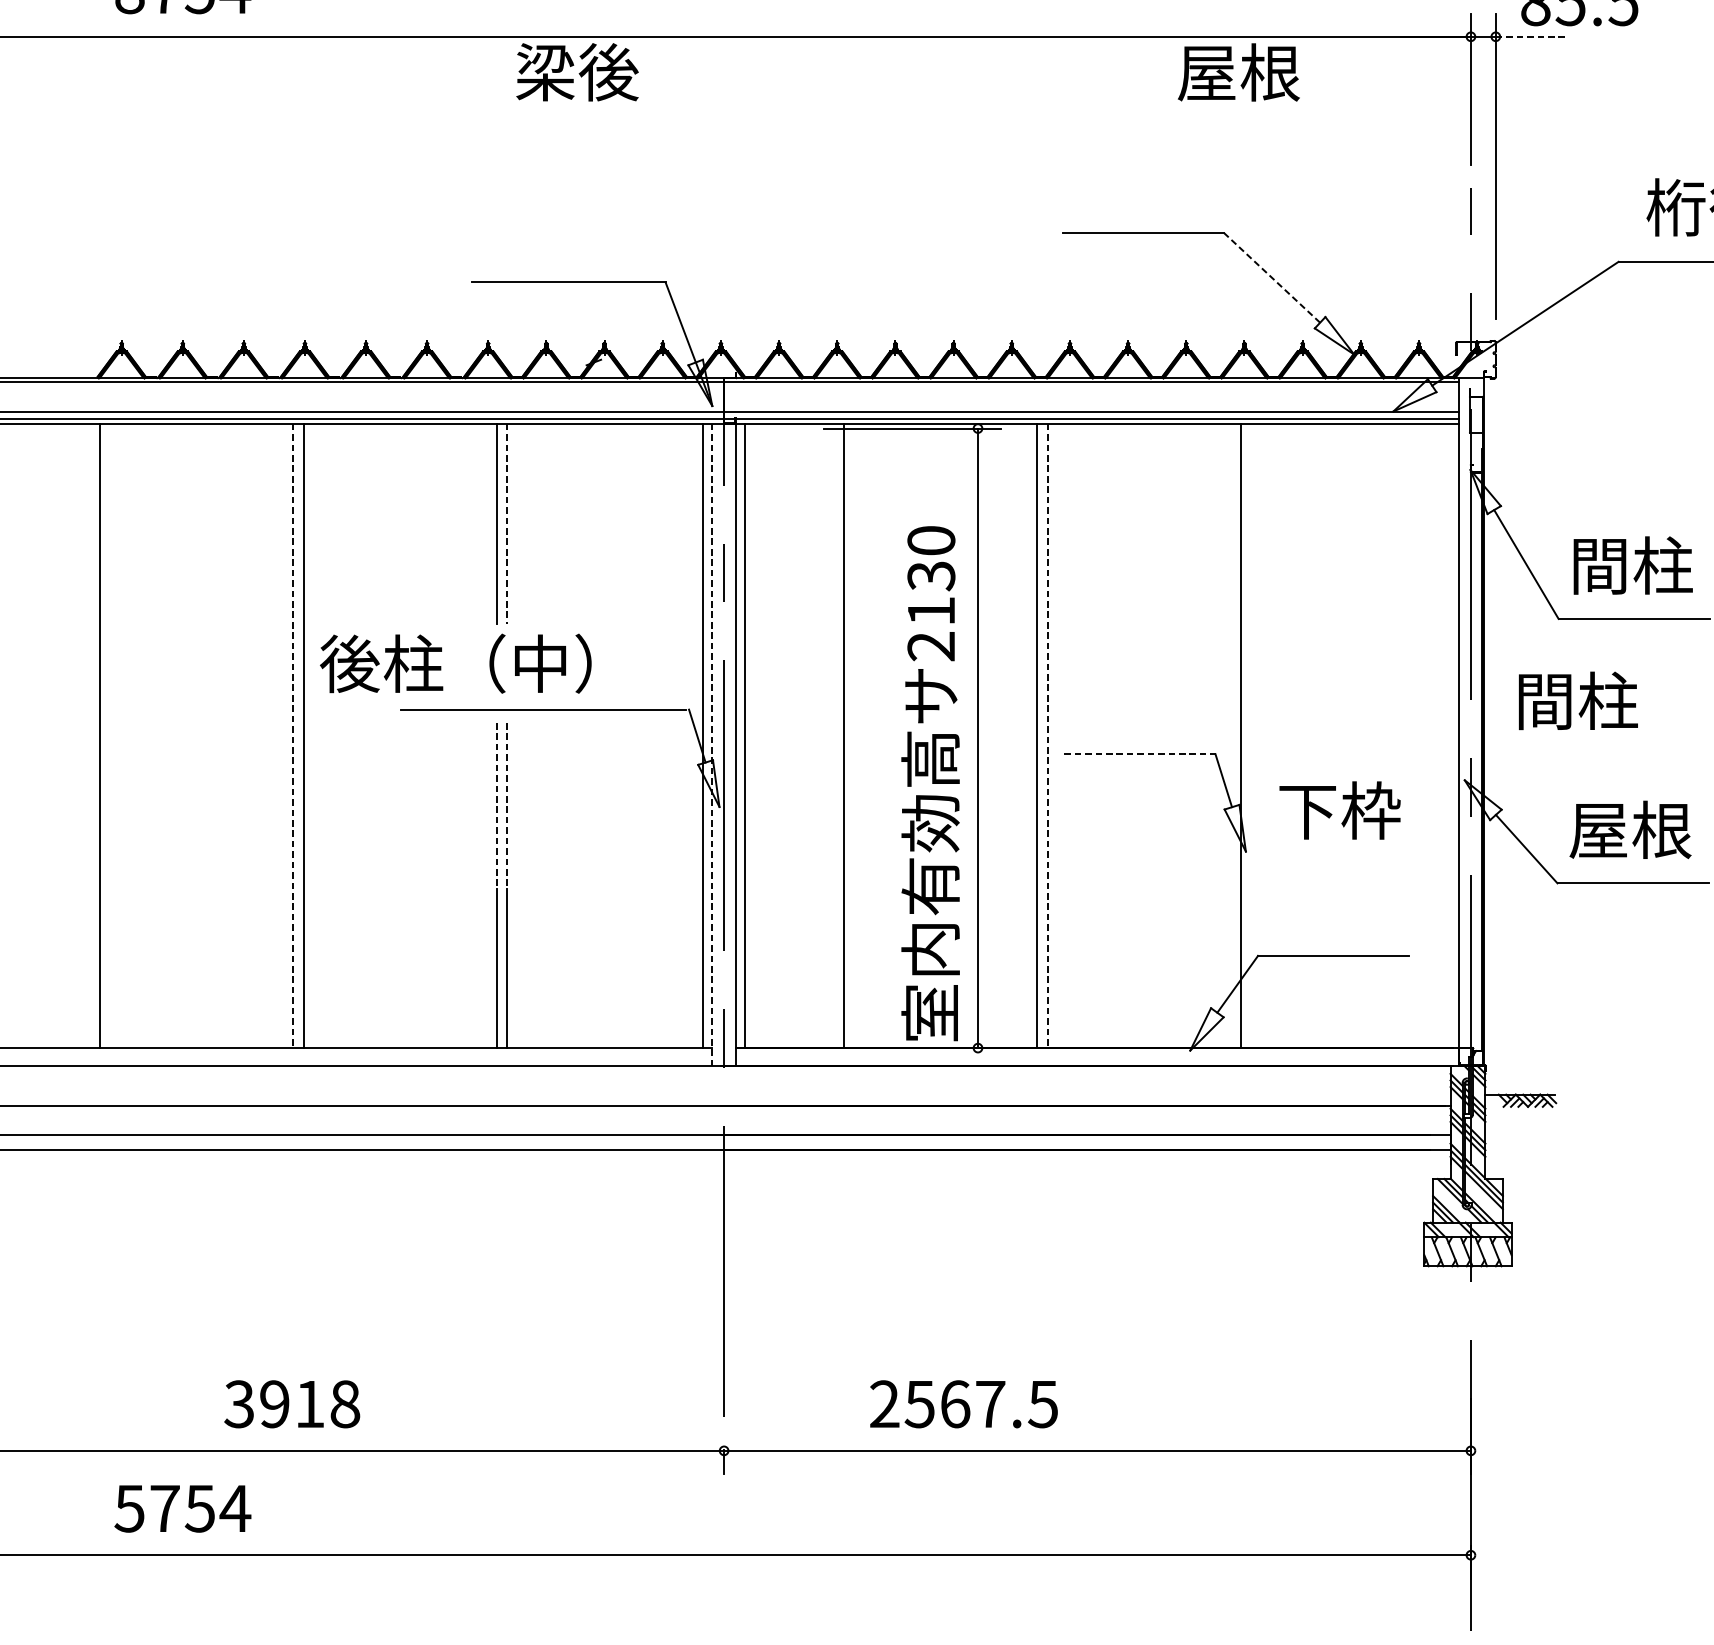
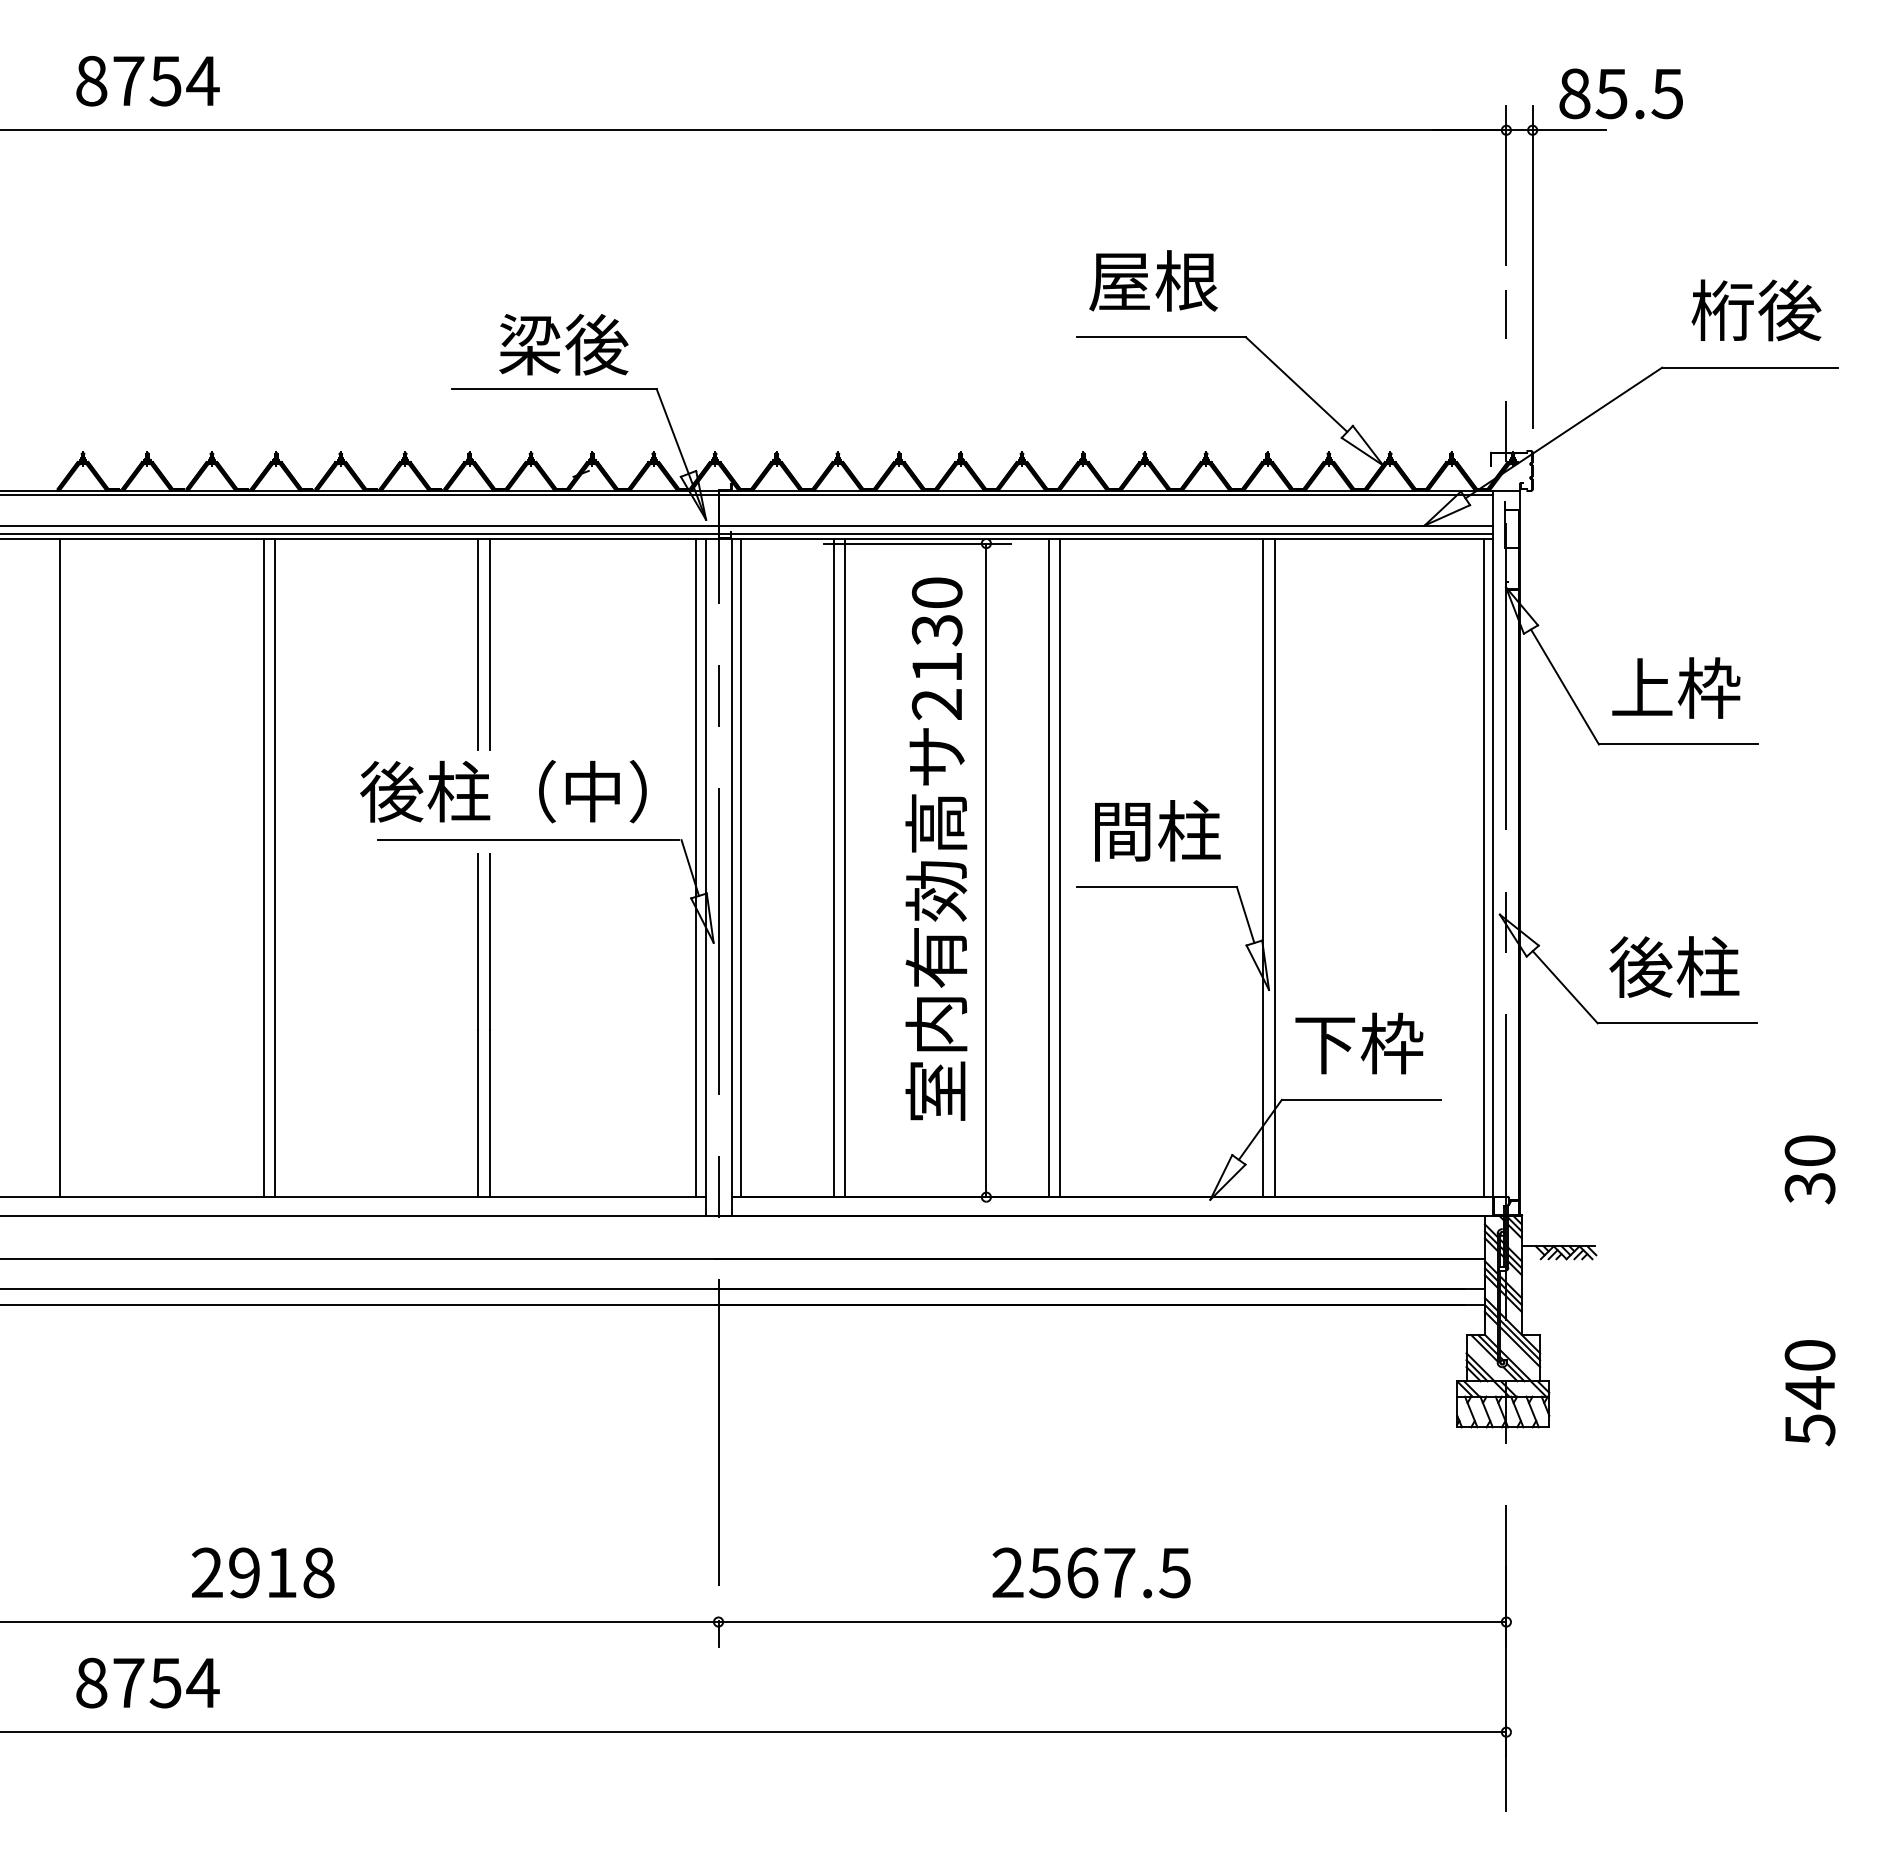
line: (1530, 37) -> (1569, 130), dashed -> solid
text: (577, 72) -> (563, 344), moved
text: (1238, 72) -> (1153, 280), moved
line: (1271, 277) -> (1296, 384), dashed -> solid
line: (507, 524) -> (489, 644), dashed -> solid
text: (1632, 564) -> (1676, 687), 間柱 -> 上枠
text: (455, 663) -> (503, 791), moved
text: (1578, 700) -> (1157, 830), moved
line: (833, 735) -> (833, 867), added
line: (1251, 735) -> (1274, 867), added
line: (1450, 735) -> (1484, 867), added
line: (292, 736) -> (263, 868), dashed -> solid
line: (1047, 736) -> (1059, 868), dashed -> solid
line: (711, 745) -> (705, 877), dashed -> solid
line: (1140, 754) -> (1157, 887), dashed -> solid
text: (930, 783) -> (936, 848), moved
line: (496, 805) -> (478, 941), dashed -> solid
line: (507, 805) -> (489, 941), dashed -> solid
text: (1340, 810) -> (1359, 1043), moved
text: (1630, 829) -> (1674, 966), 屋根 -> 後柱
text: (963, 1403) -> (1091, 1572), moved
text: (238, 1404) -> (206, 1573), 3918 -> 2918
text: (129, 1508) -> (91, 1682), 5754 -> 8754

